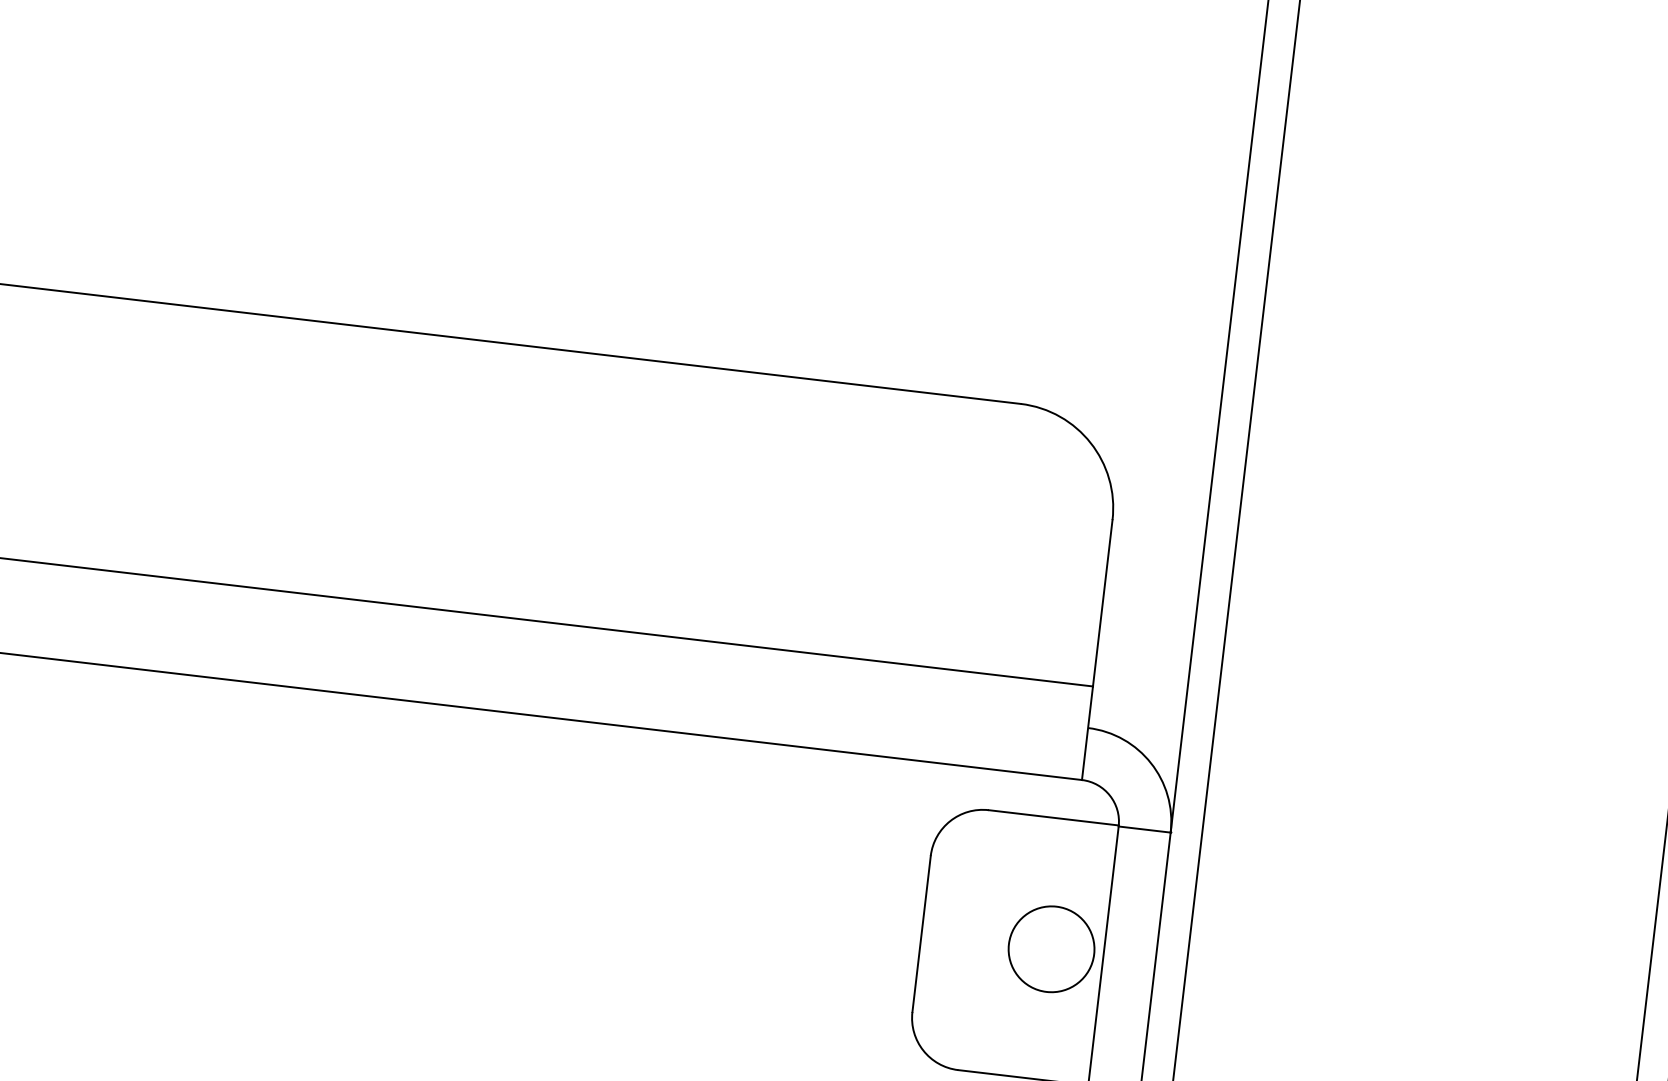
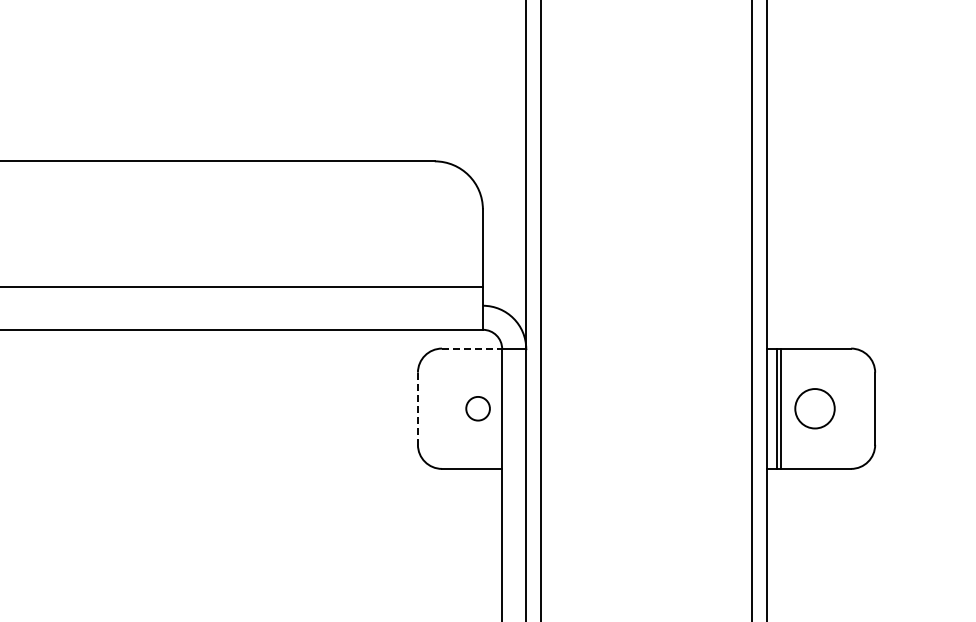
line: (1054, 817) -> (472, 348), solid -> dashed
line: (920, 935) -> (417, 409), solid -> dashed
circle: (1050, 948) -> (477, 408), size x0.6

